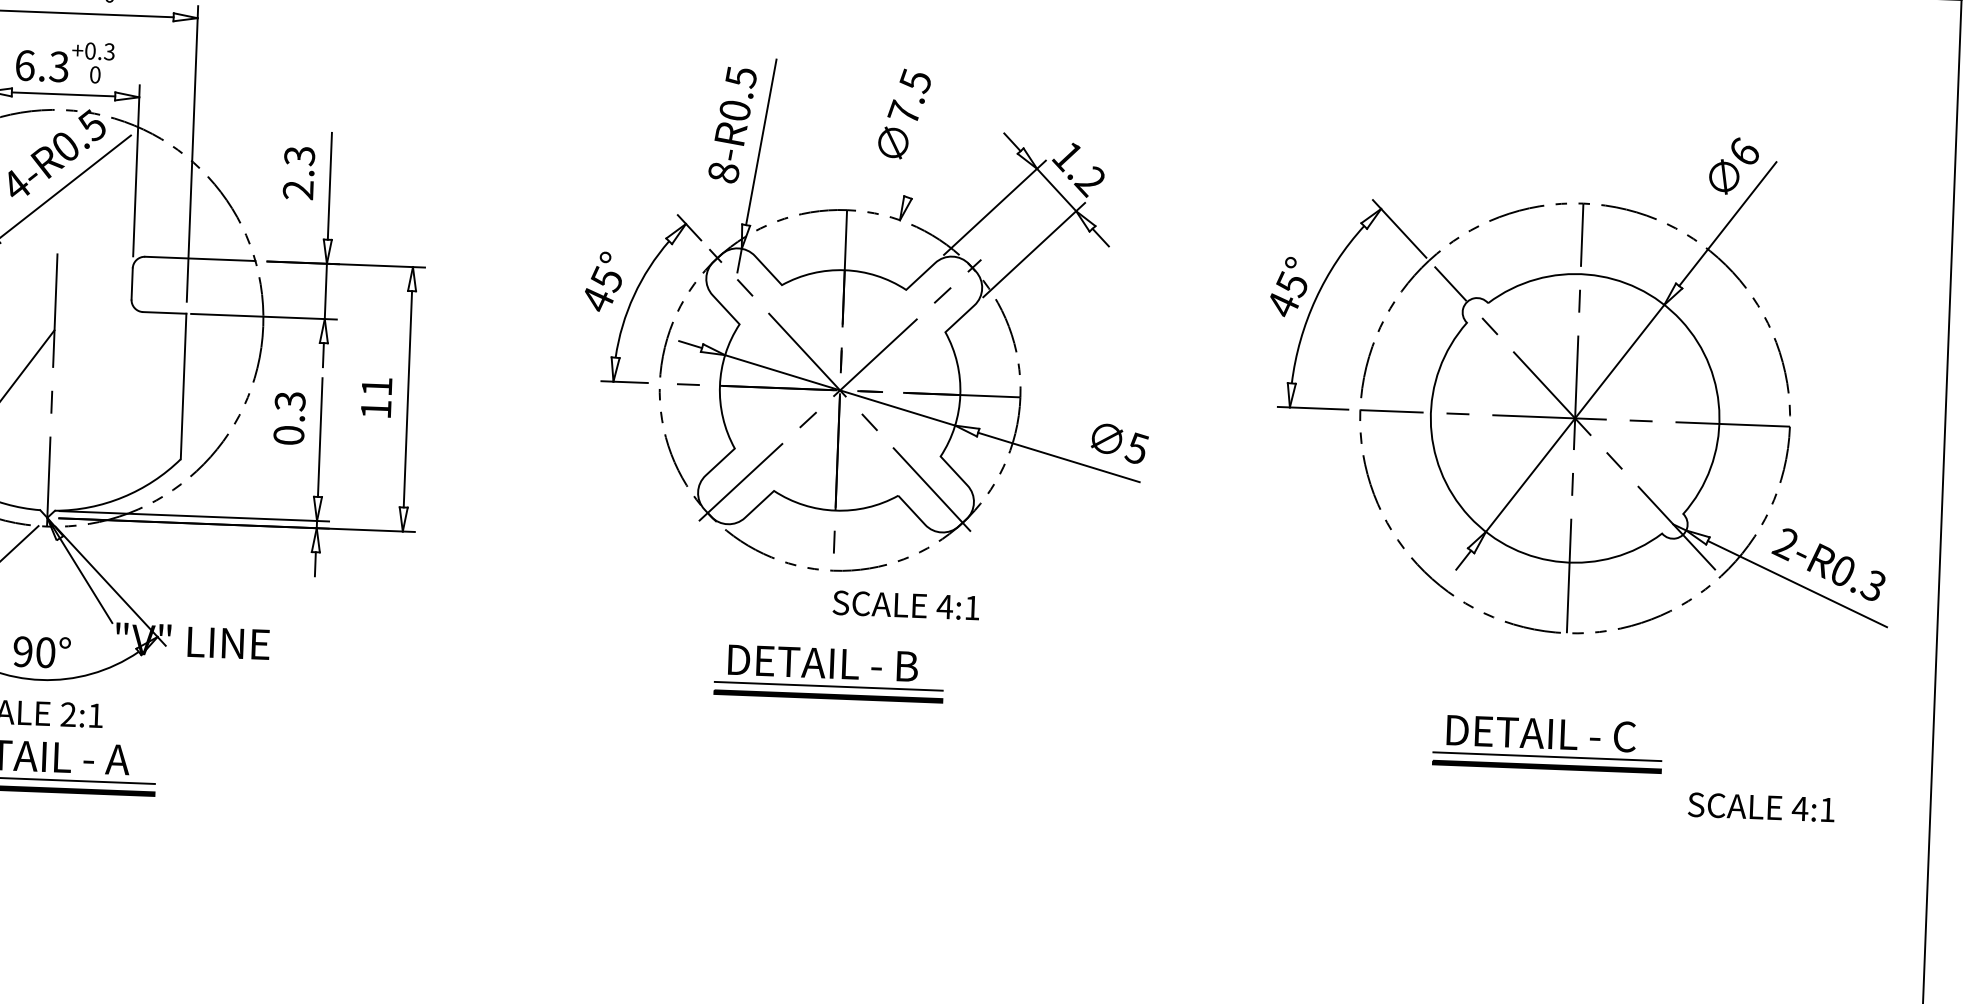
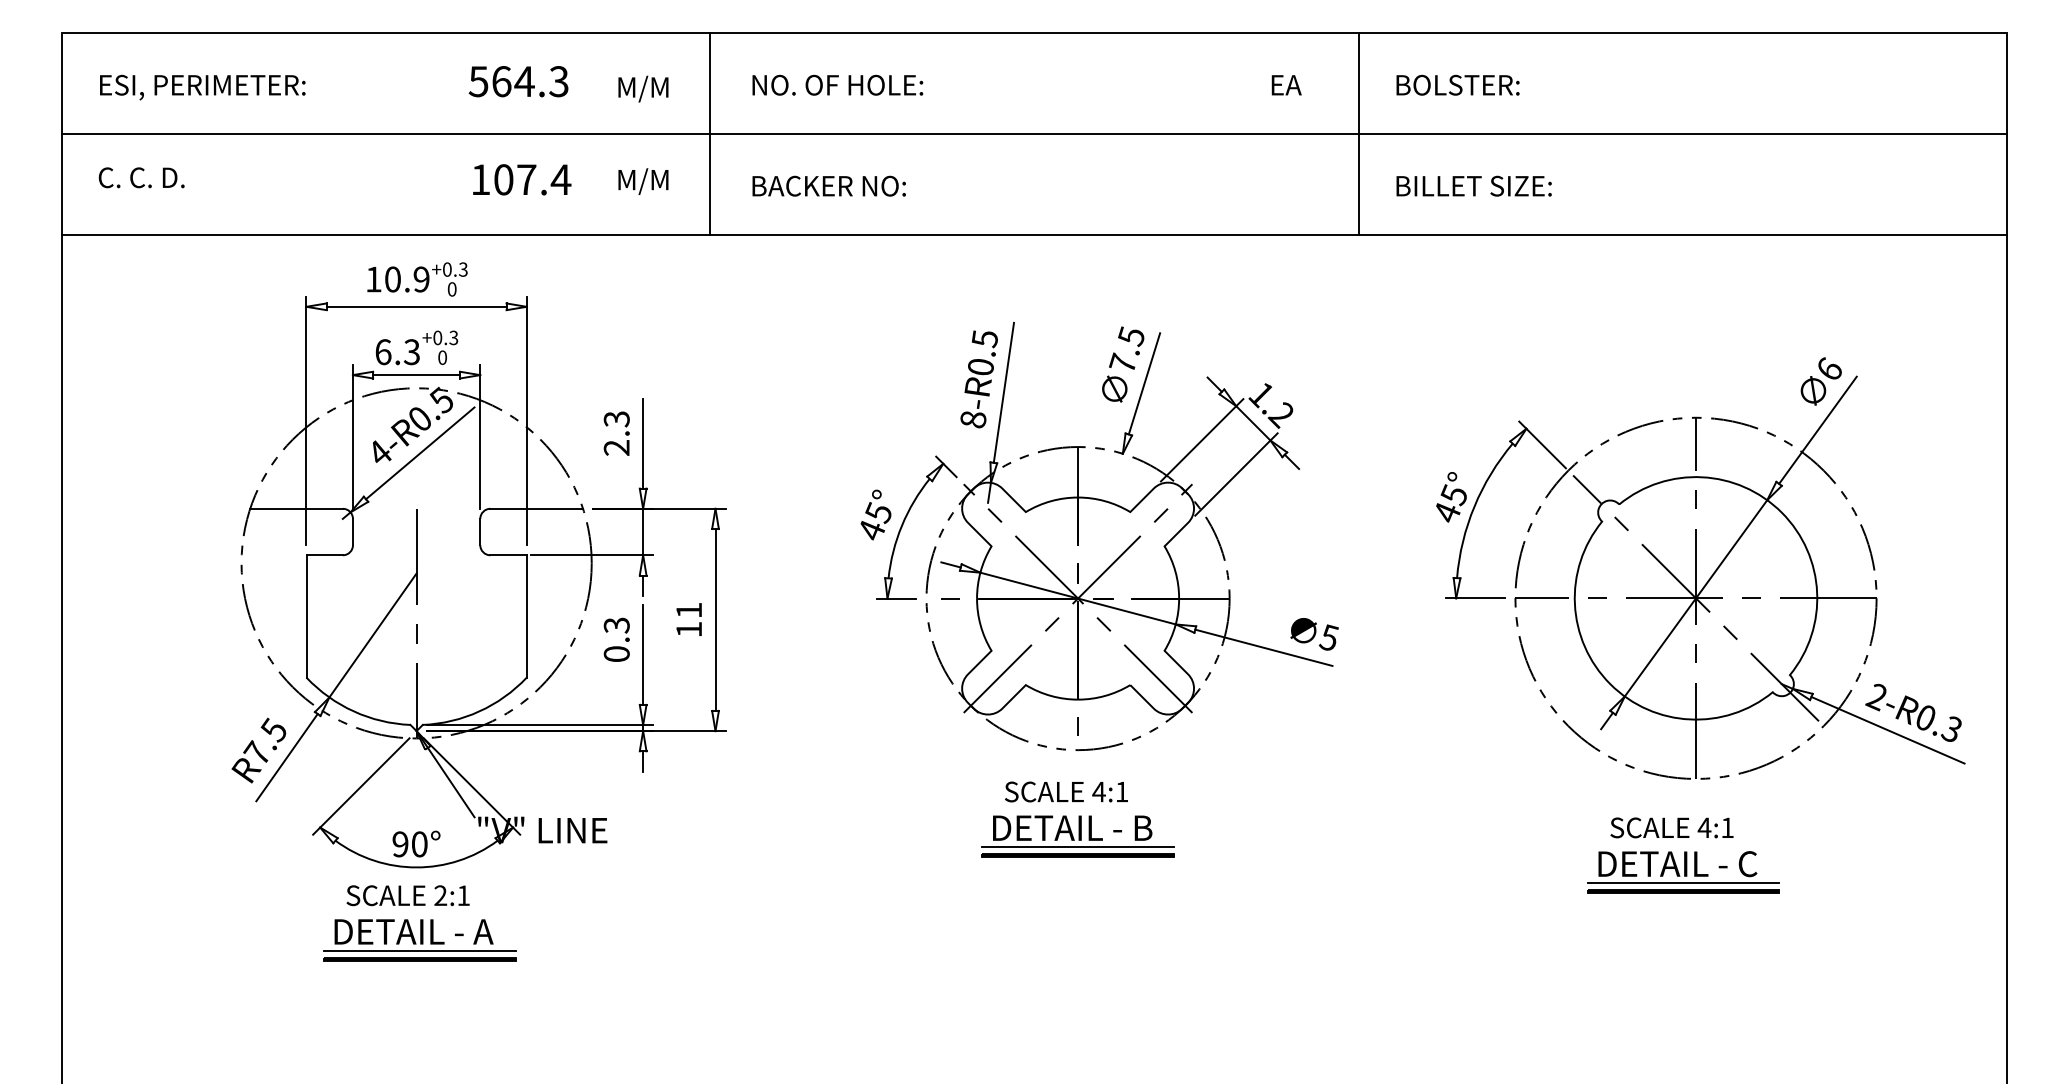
line: (928, 137) -> (1144, 383), added
text: (906, 604) -> (1066, 791), moved
text: (1760, 806) -> (1671, 827), moved

